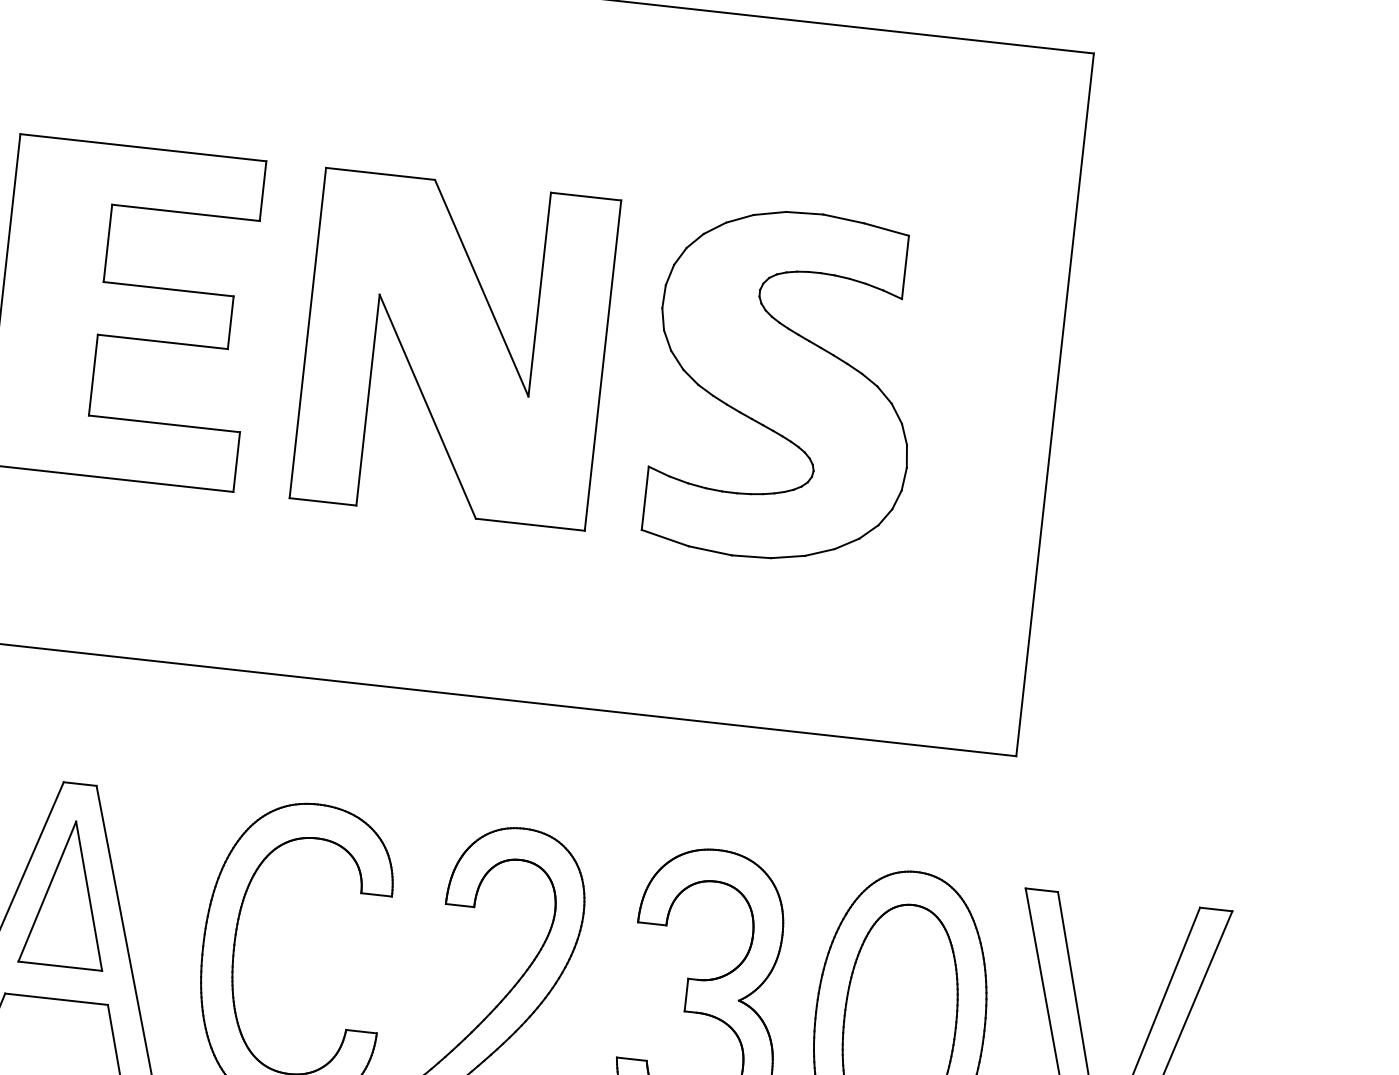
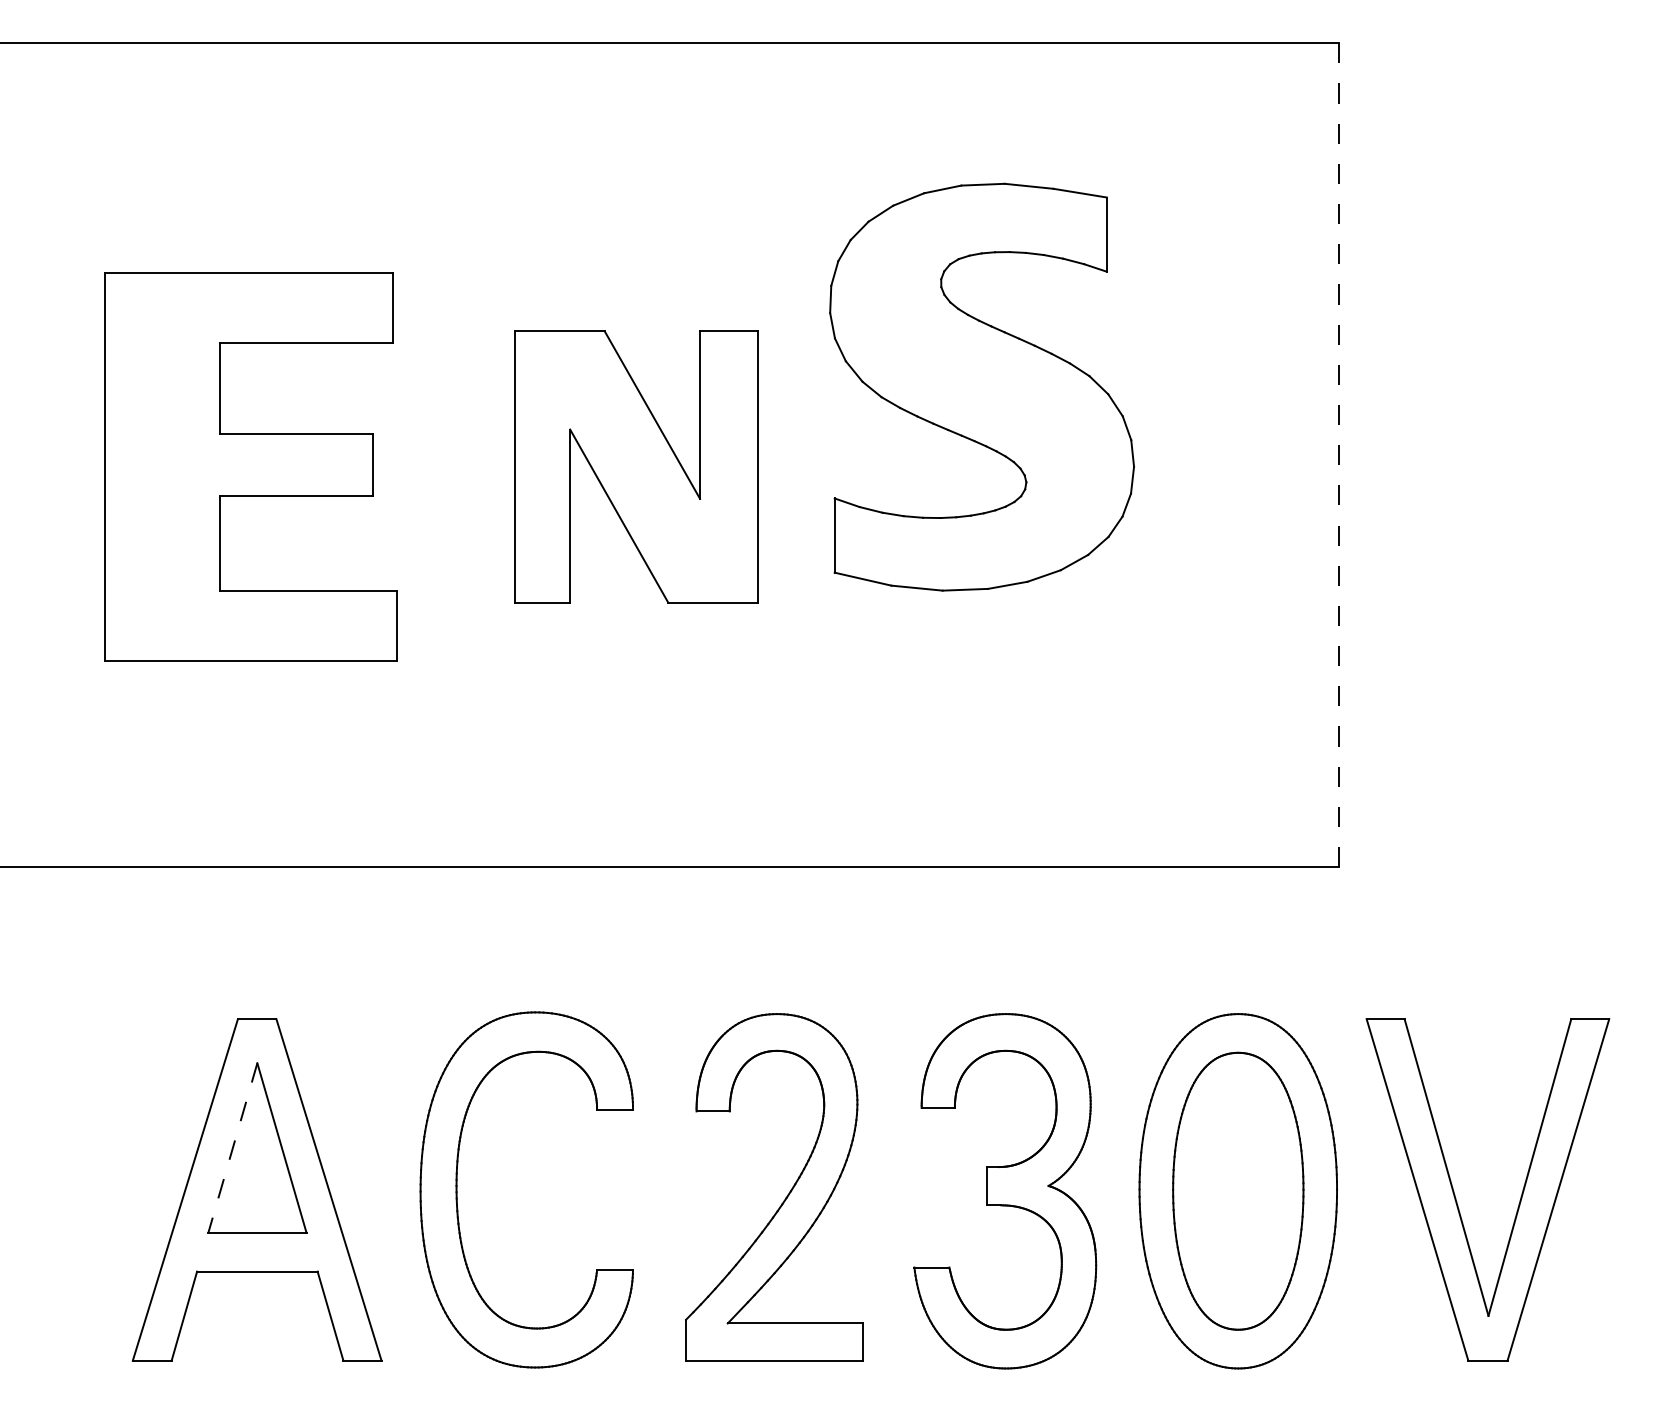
part: (455, 348) -> (636, 466), size x0.7
part: (784, 385) -> (981, 386), moved
line: (1054, 404) -> (1338, 454), solid -> dashed
line: (46, 891) -> (232, 1148), solid -> dashed

